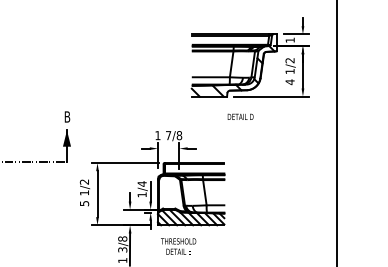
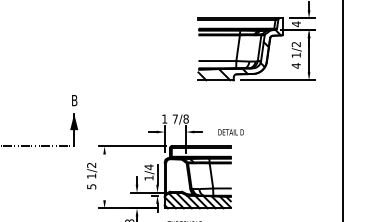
text: (289, 40) -> (295, 24), 1 -> 4
text: (240, 116) -> (230, 131), moved
line: (97, 194) -> (104, 177), removed

